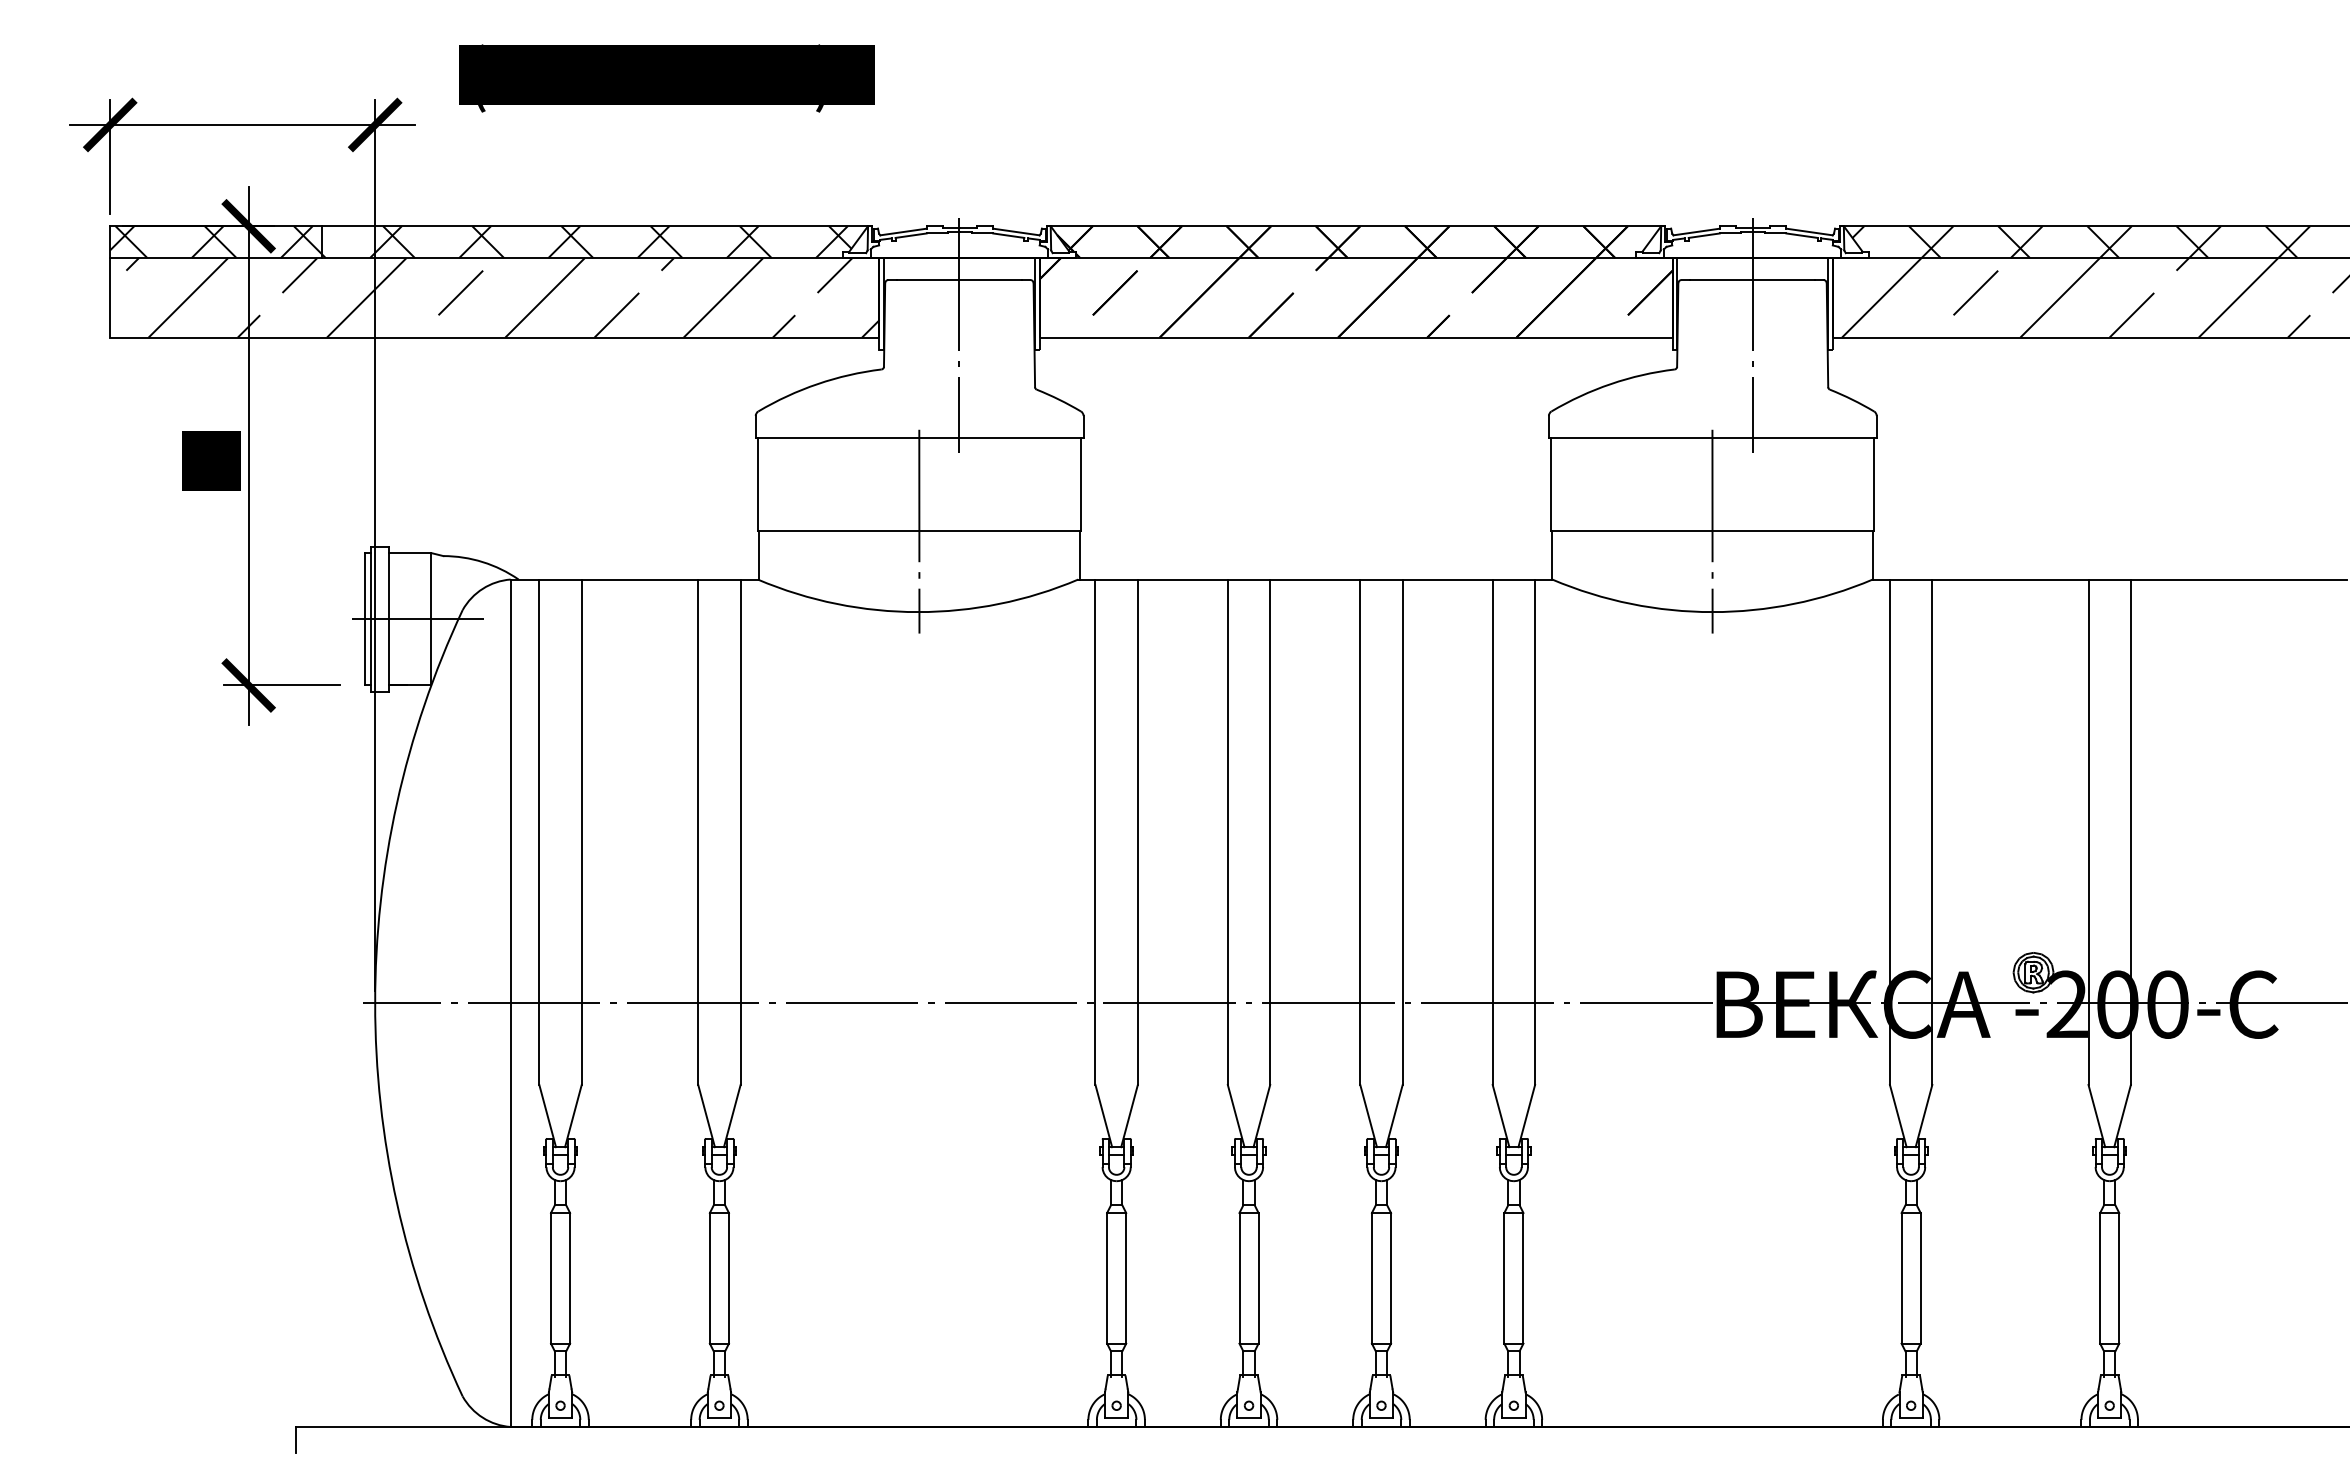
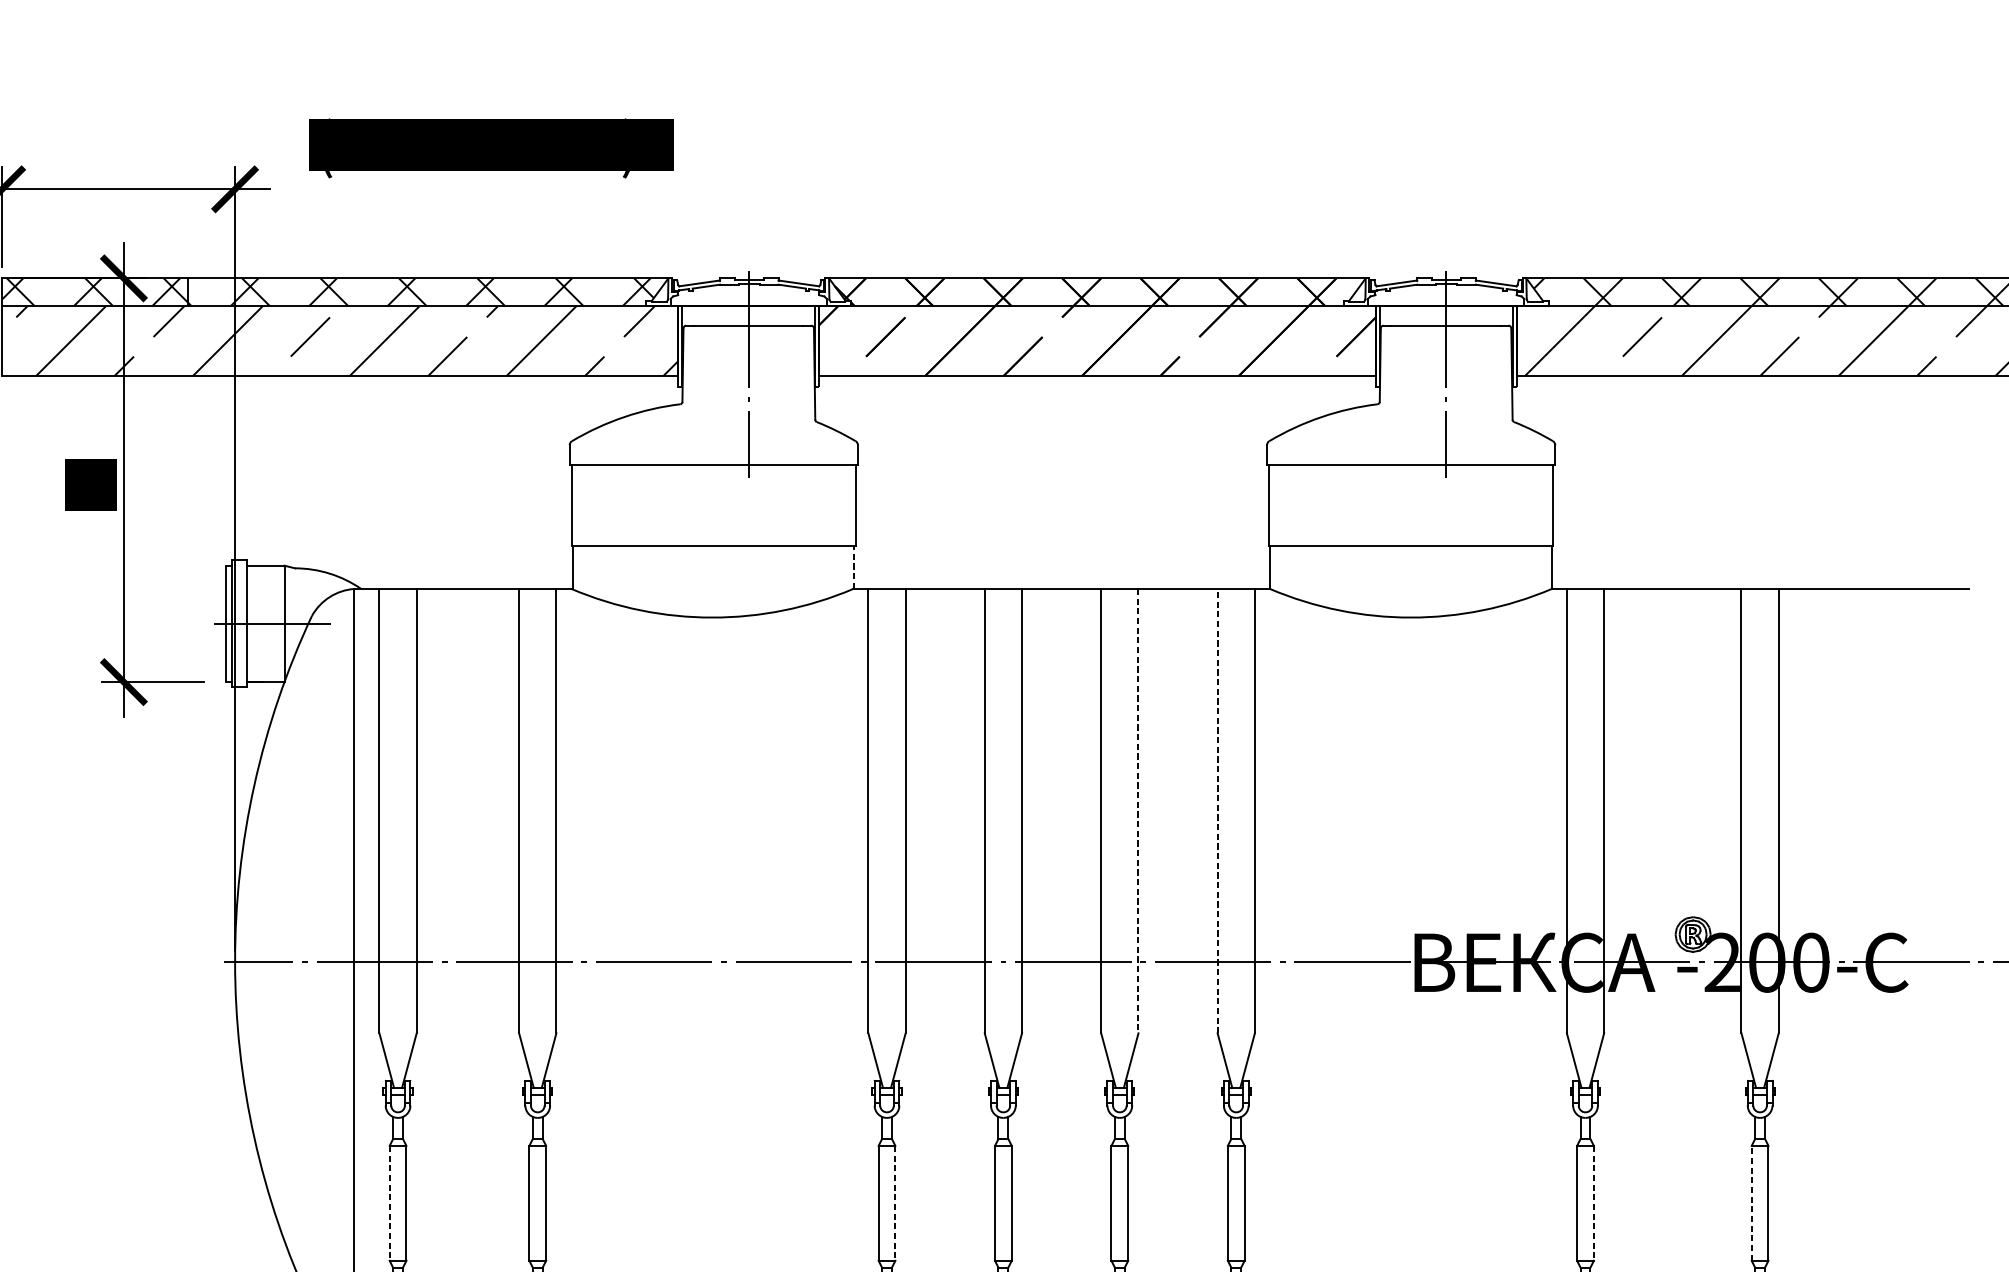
line: (919, 531) -> (713, 546), removed
line: (1712, 531) -> (1410, 546), removed
line: (1079, 554) -> (854, 566), solid -> dashed
line: (1402, 832) -> (1138, 811), solid -> dashed
line: (1492, 832) -> (1217, 811), solid -> dashed
line: (2100, 1277) -> (1752, 1202), solid -> dashed
line: (551, 1278) -> (390, 1203), solid -> dashed
line: (1126, 1278) -> (895, 1203), solid -> dashed
line: (1920, 1278) -> (1593, 1203), solid -> dashed

